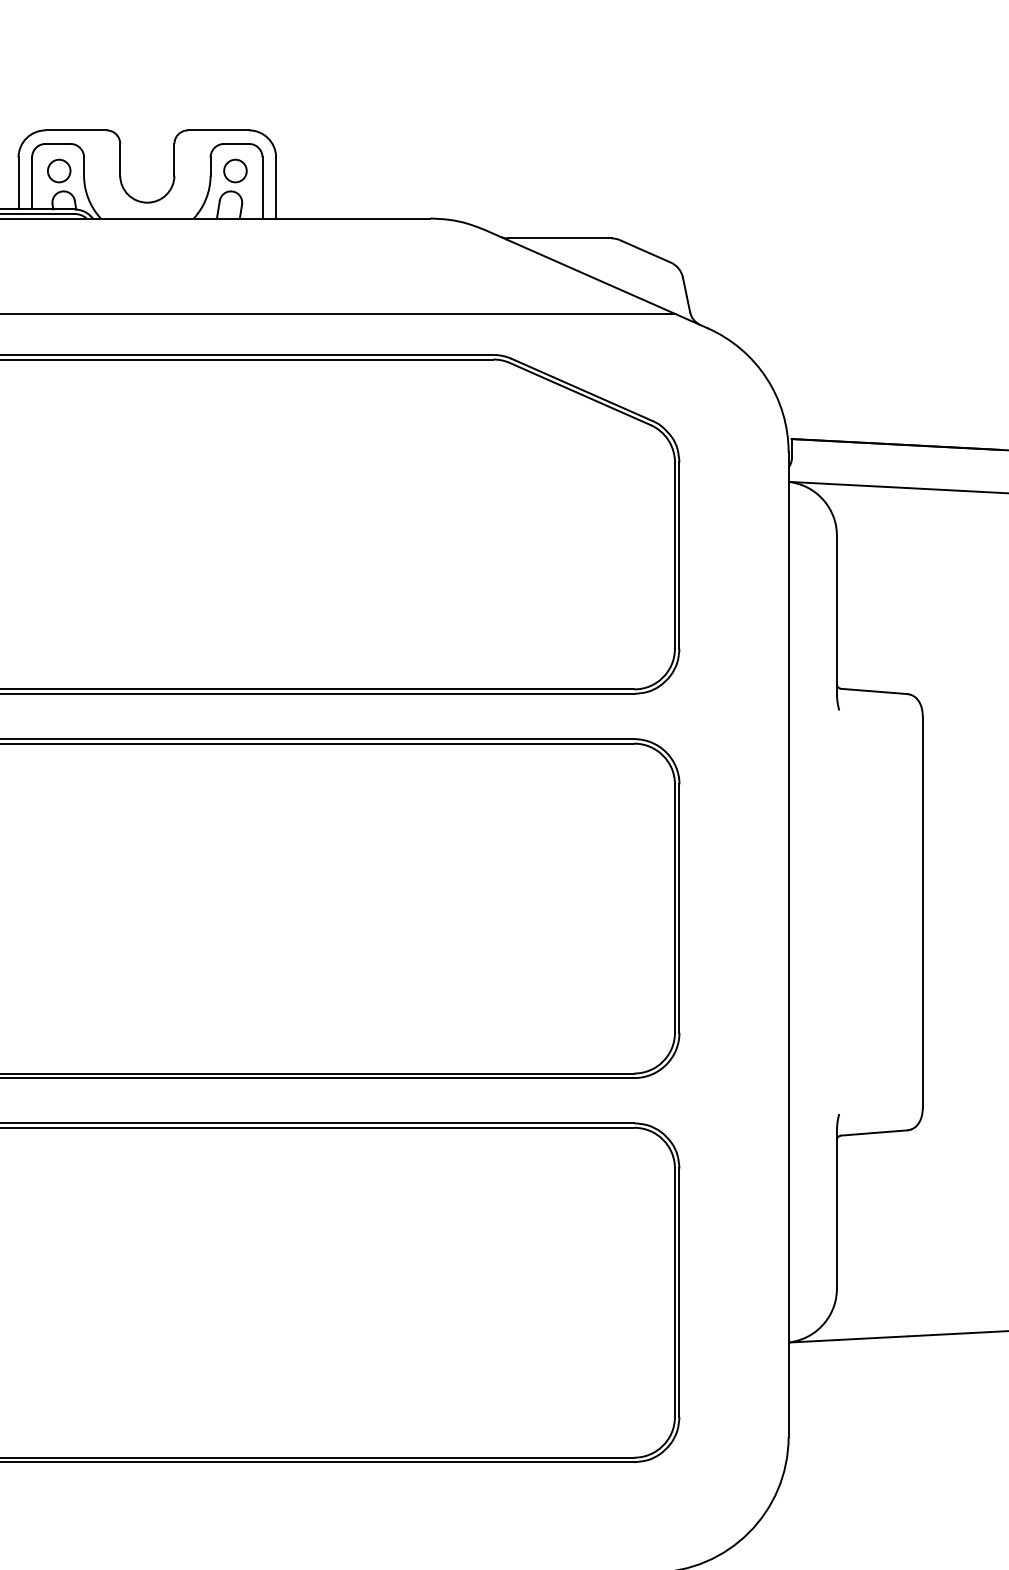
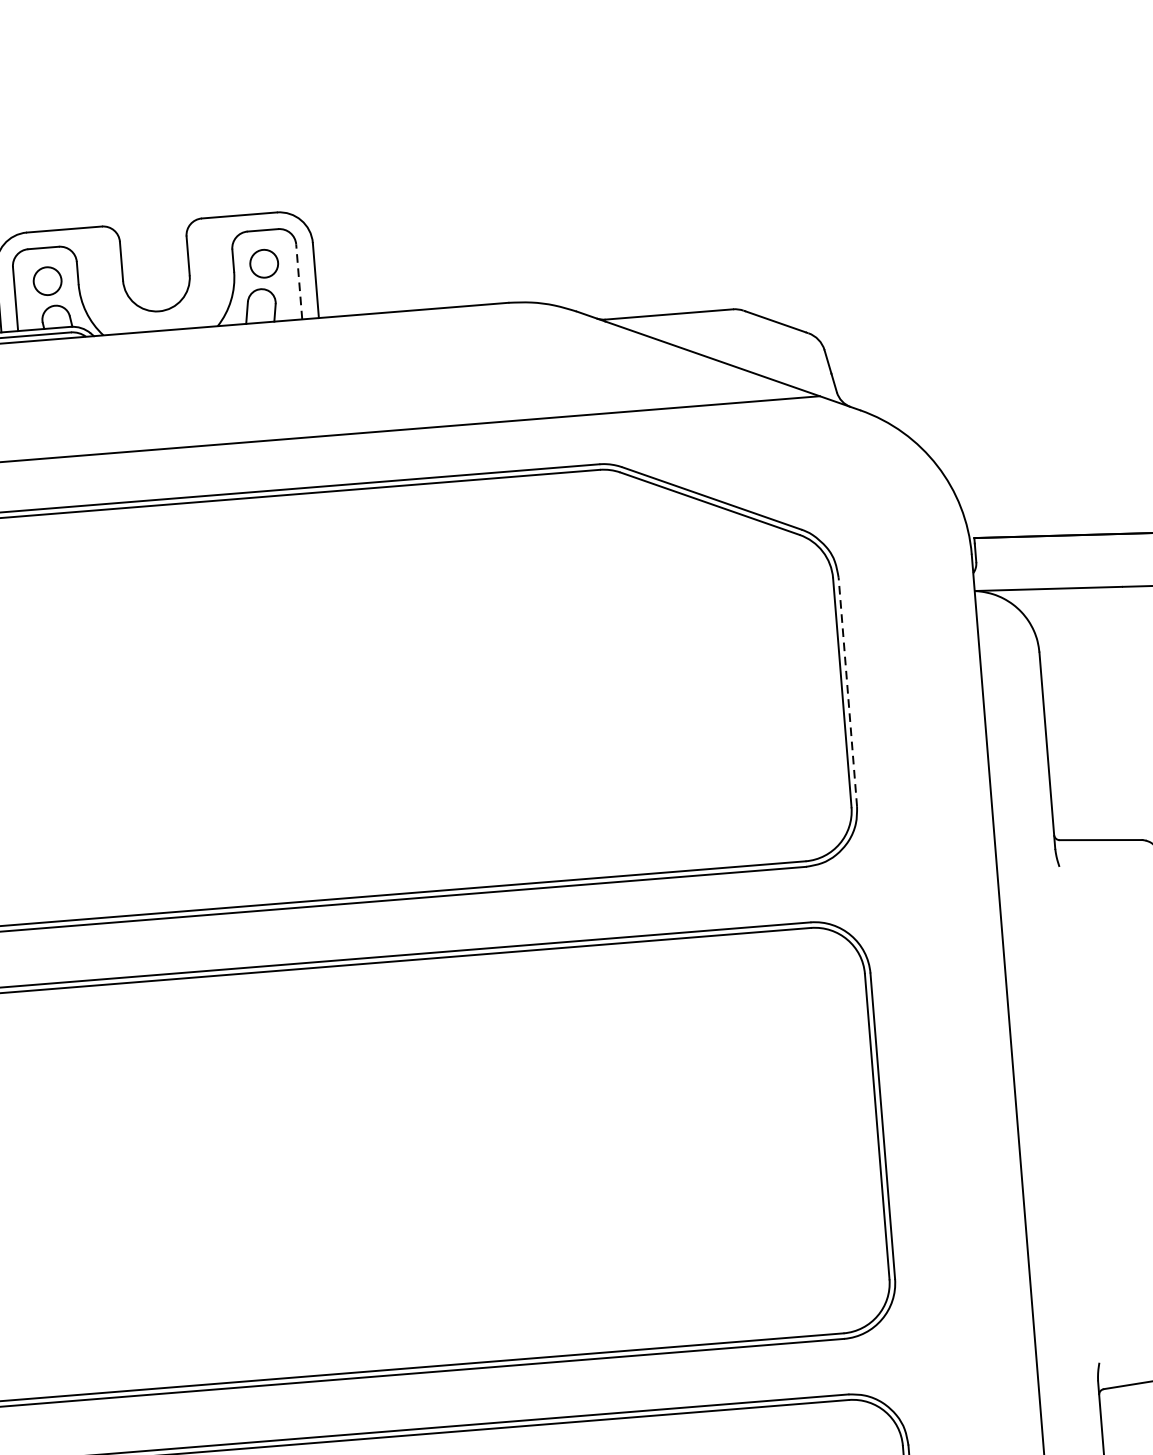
line: (262, 188) -> (299, 282), solid -> dashed
line: (679, 555) -> (847, 692), solid -> dashed

